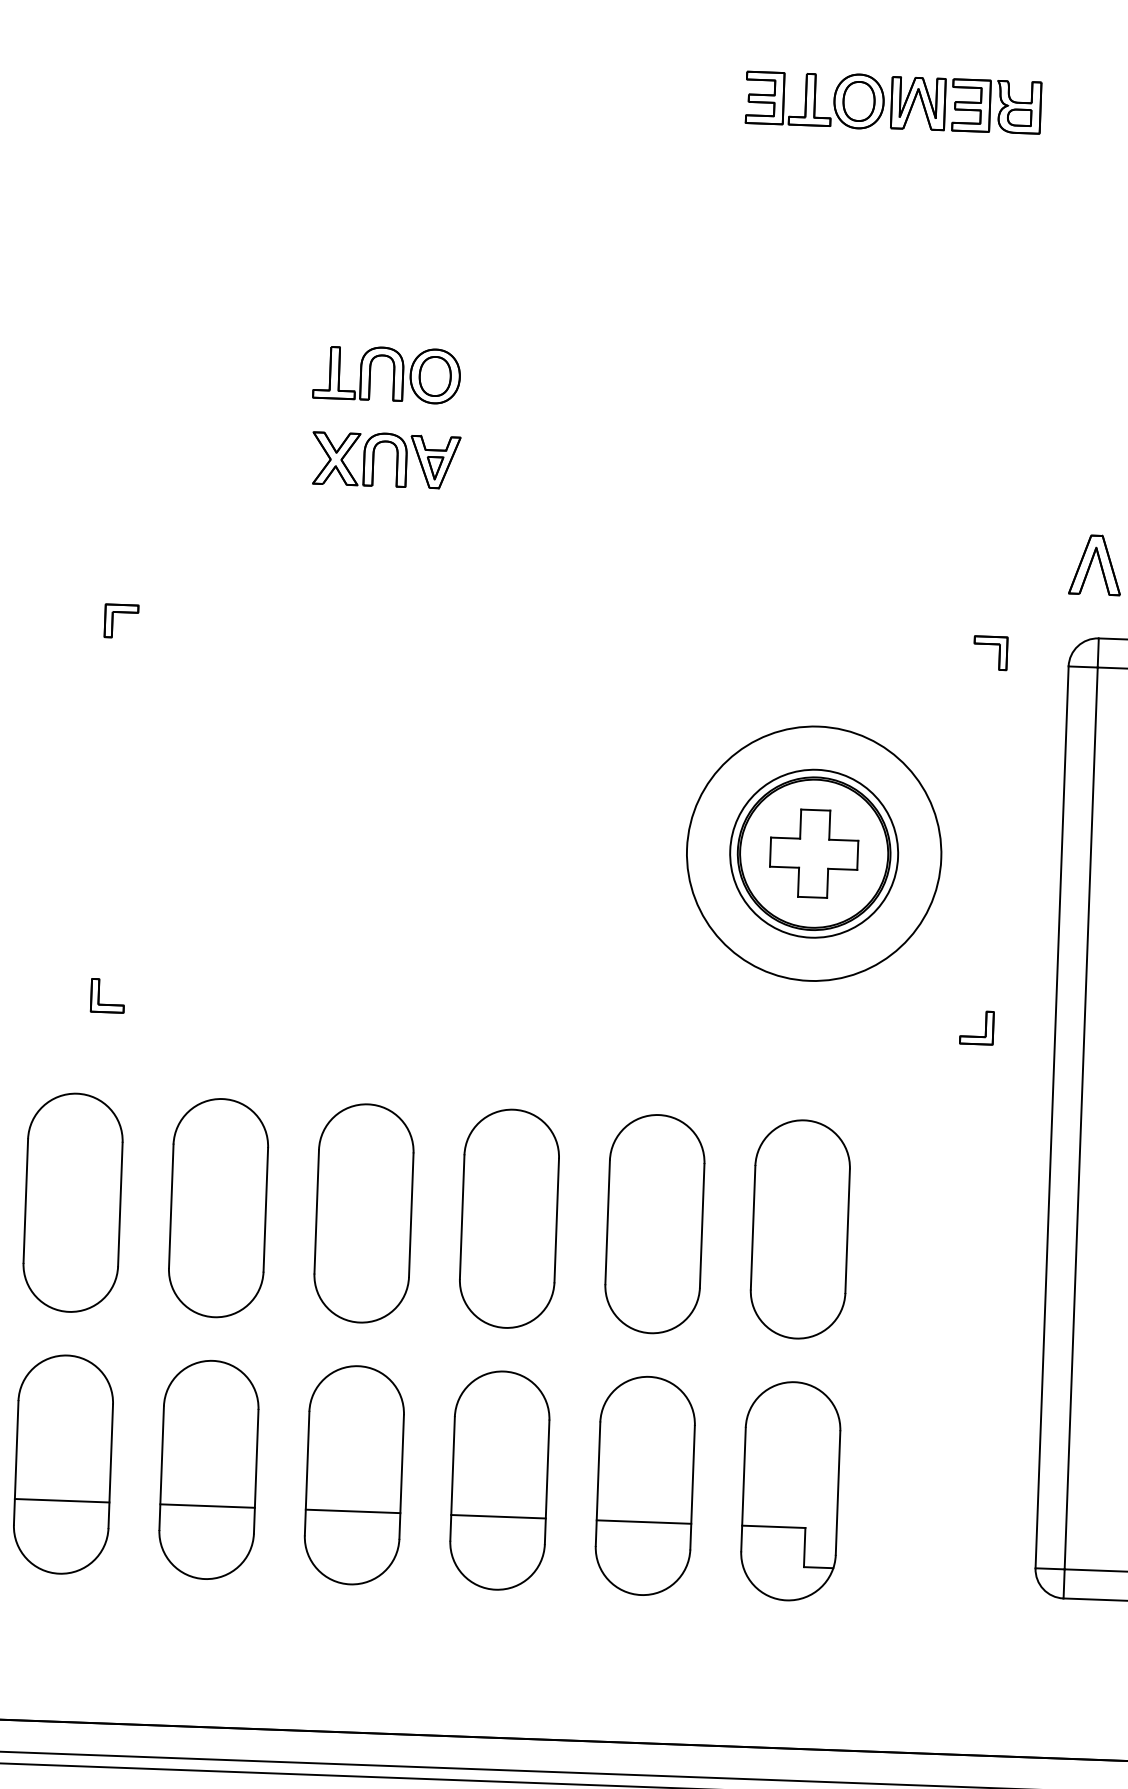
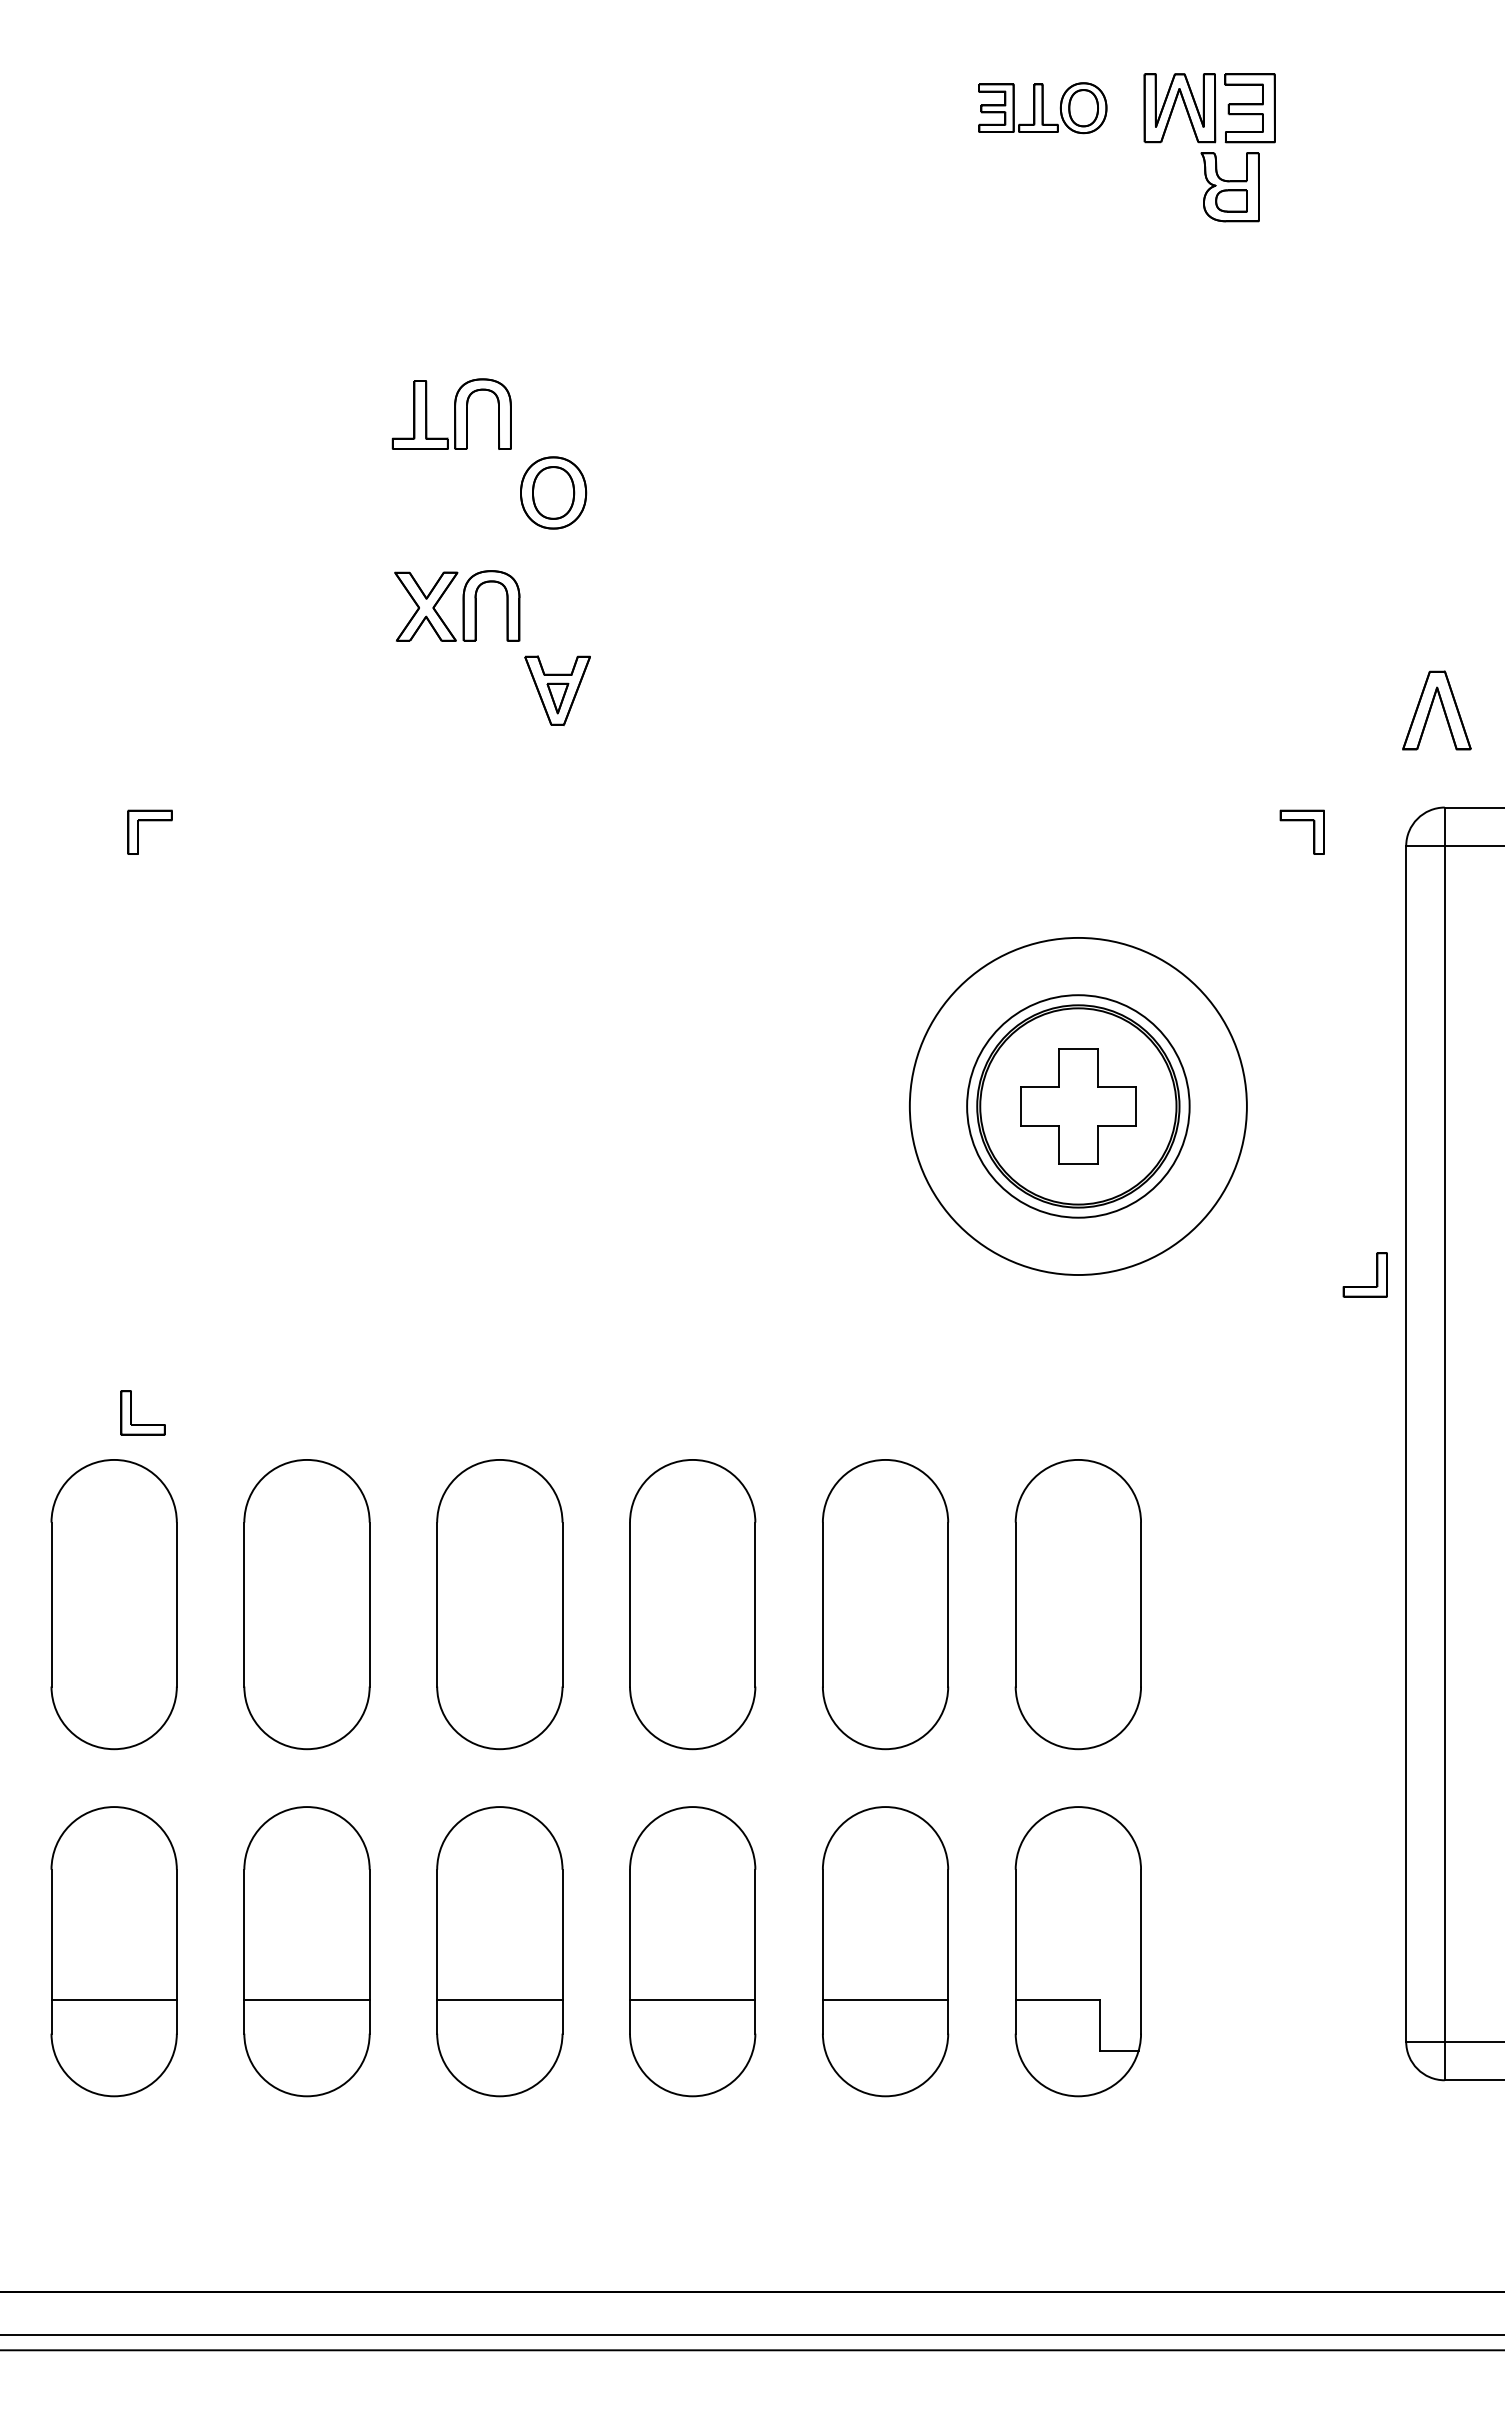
part: (814, 99) -> (1042, 107), size x0.7
part: (1018, 107) -> (1229, 187), moved
part: (358, 372) -> (451, 413), moved
part: (435, 462) -> (557, 690), moved
part: (99, 995) -> (131, 1412), moved
part: (985, 1027) -> (1376, 1274), moved

